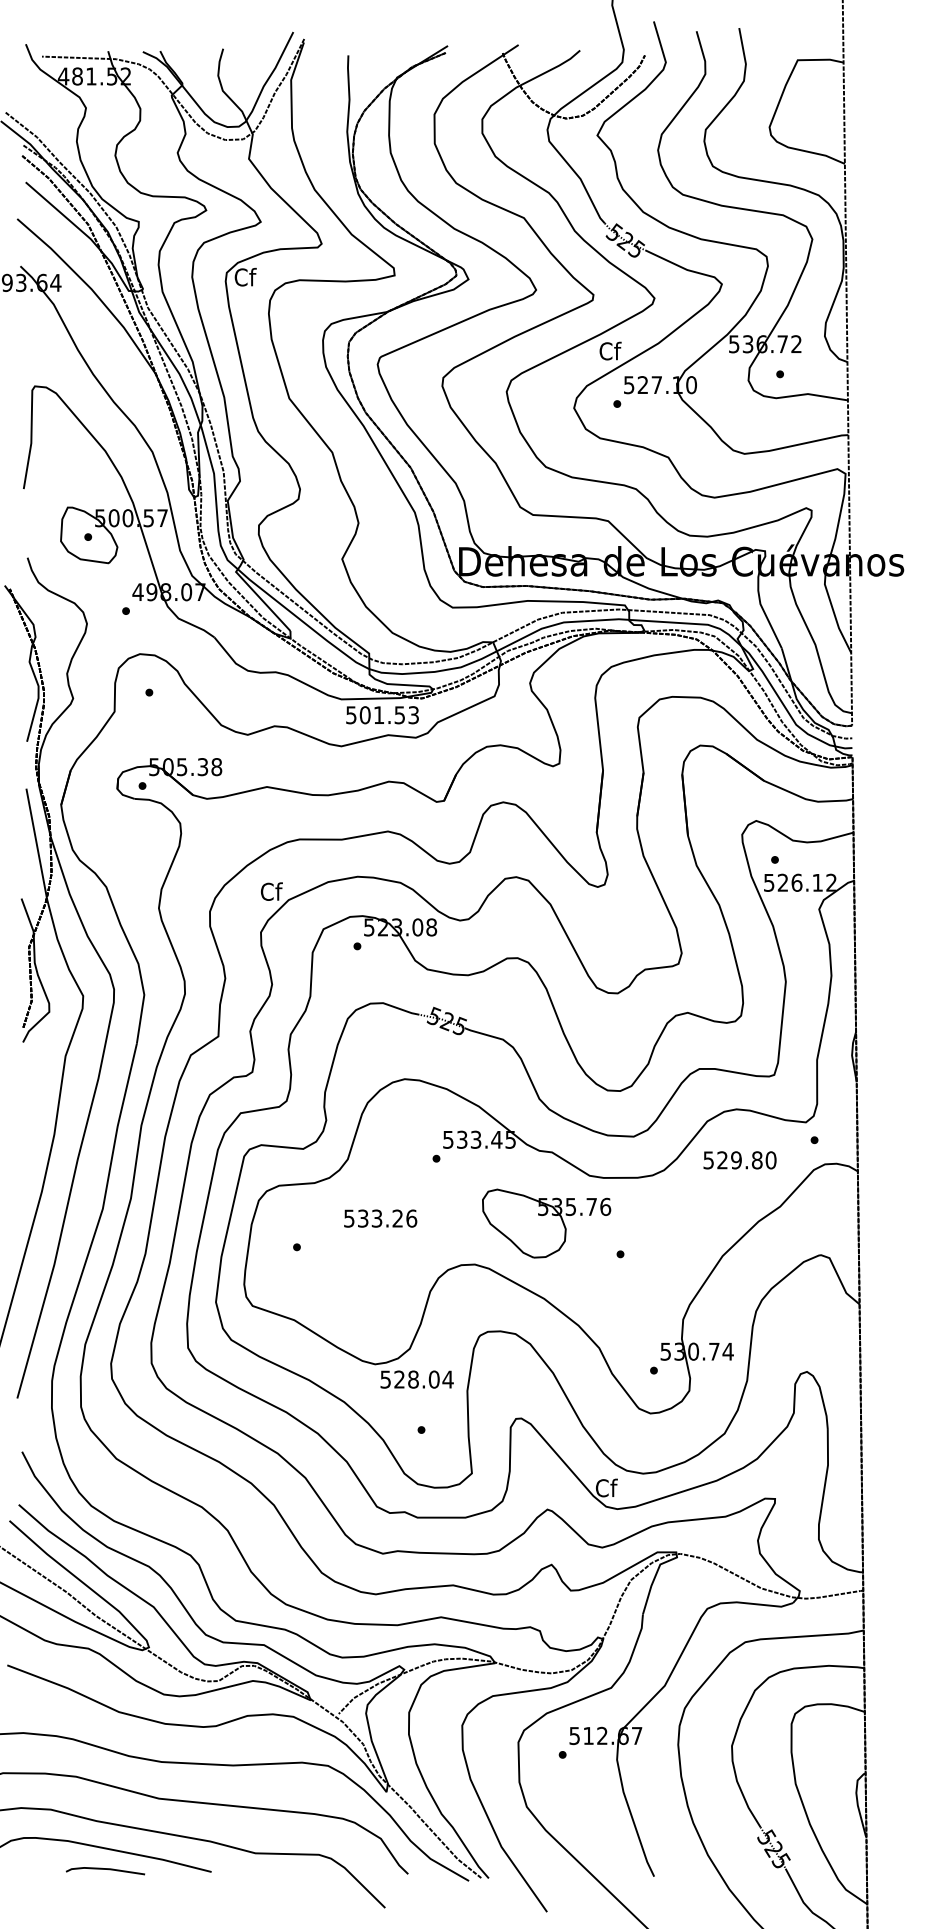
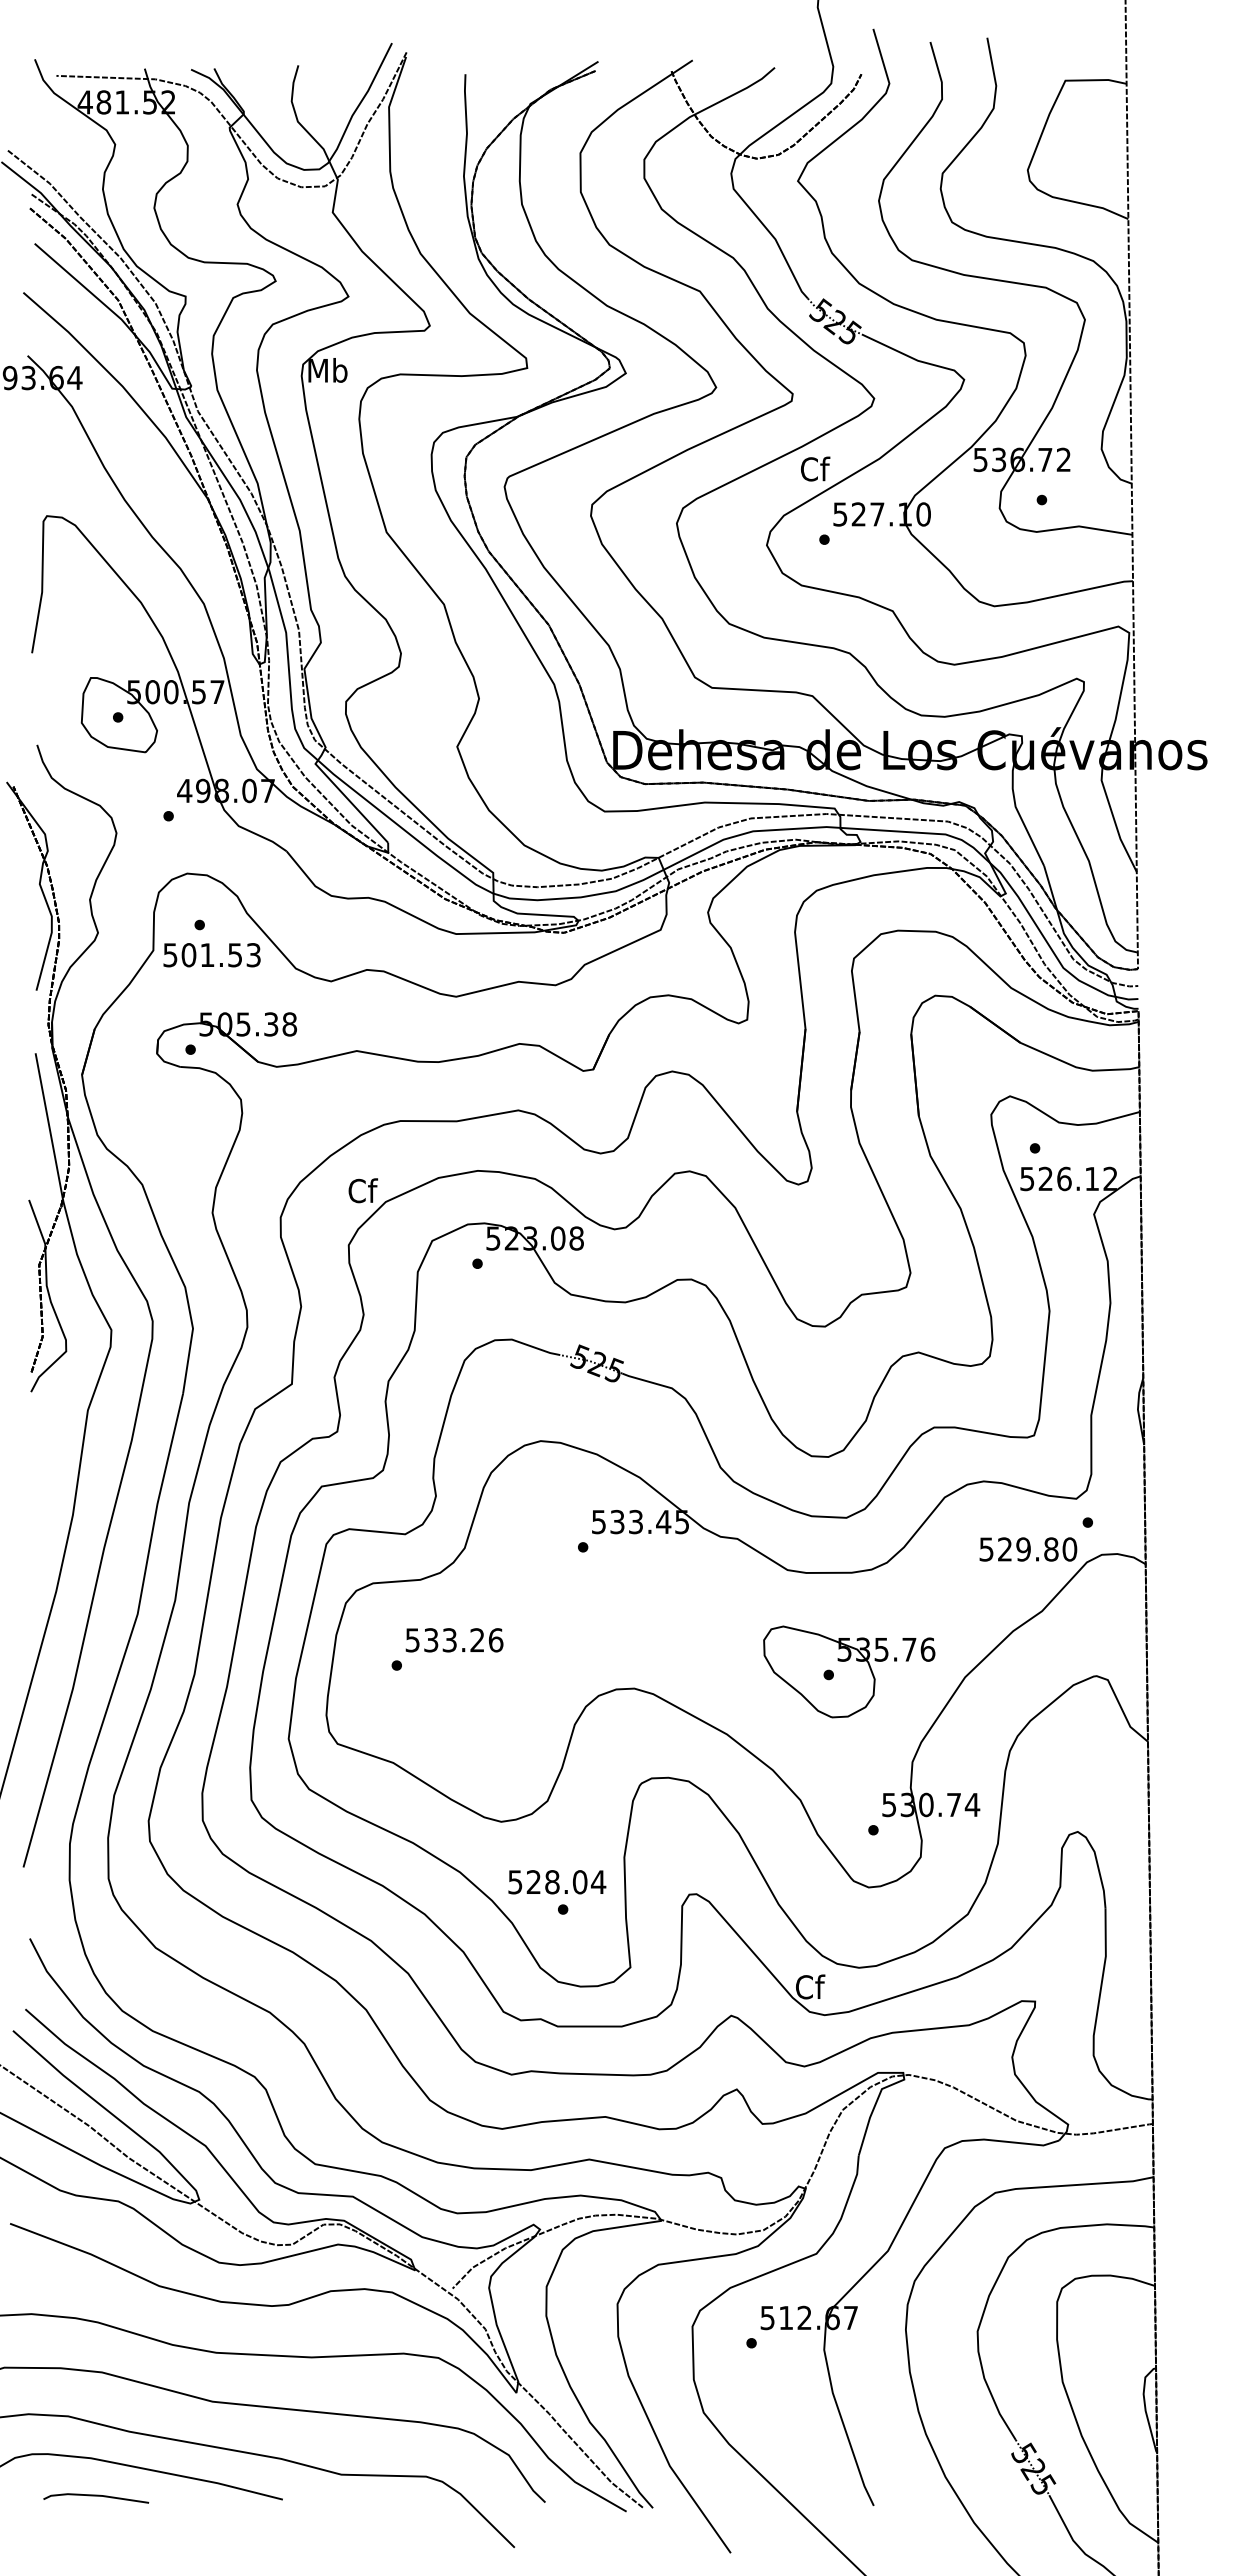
text: (245, 277) -> (327, 370), Cf -> Mb
text: (382, 715) -> (211, 955), moved
text: (740, 1160) -> (1028, 1549), moved
text: (380, 1218) -> (454, 1640), moved
part: (546, 1223) -> (849, 1671), moved
text: (417, 1379) -> (557, 1882), moved
line: (105, 1869) -> (96, 2496), moved

